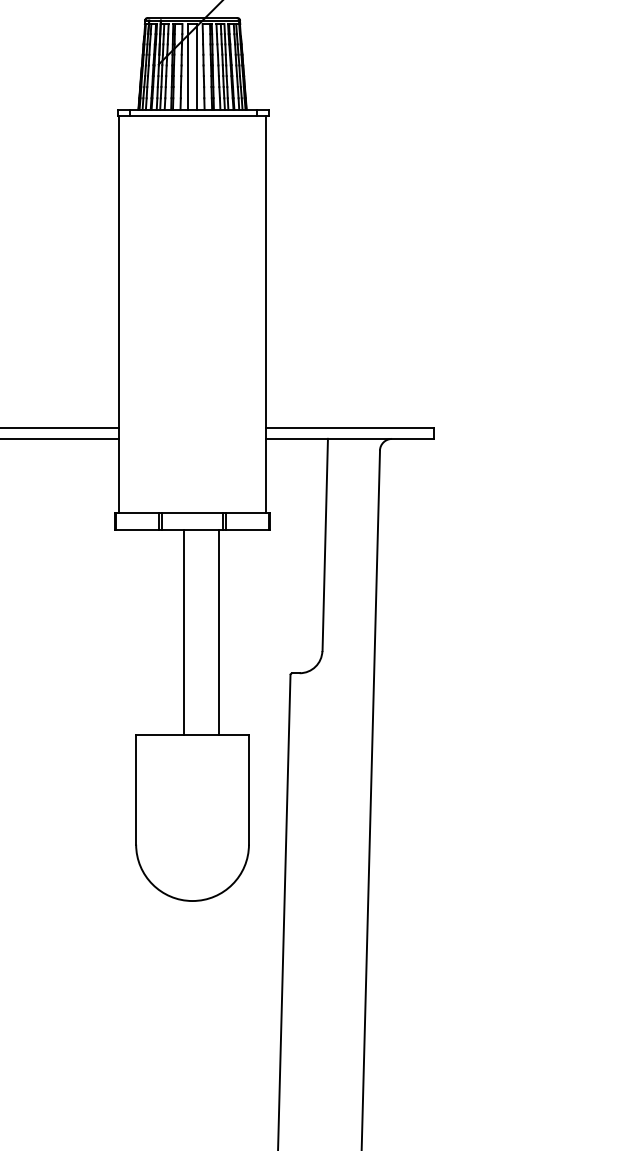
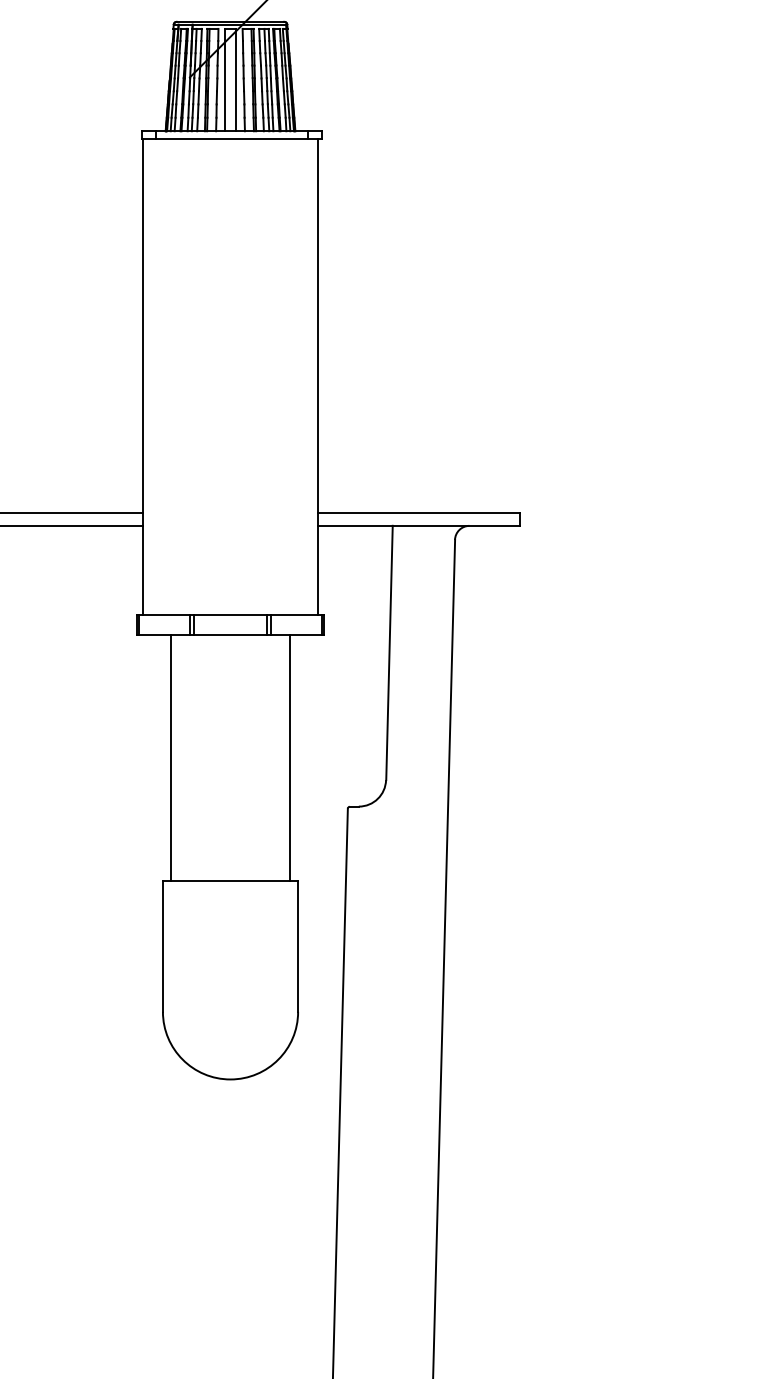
line: (184, 632) -> (171, 757), moved
line: (219, 632) -> (290, 757), moved

